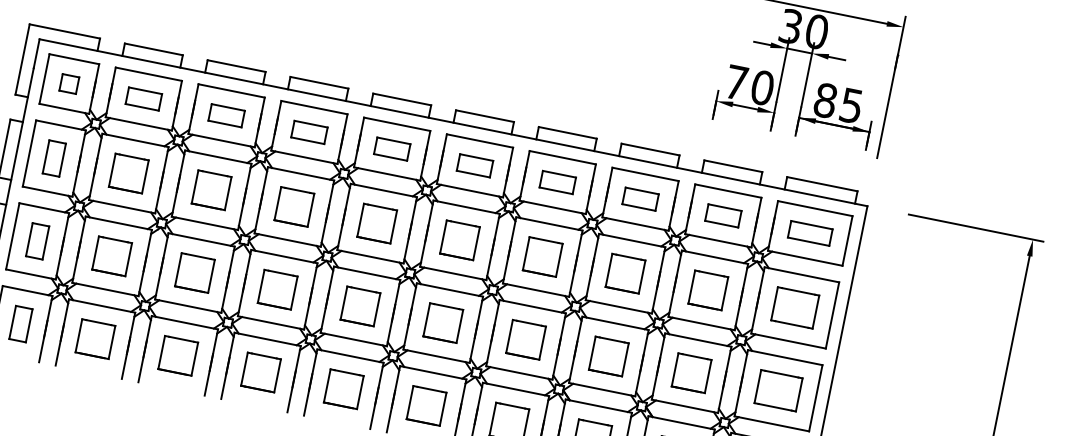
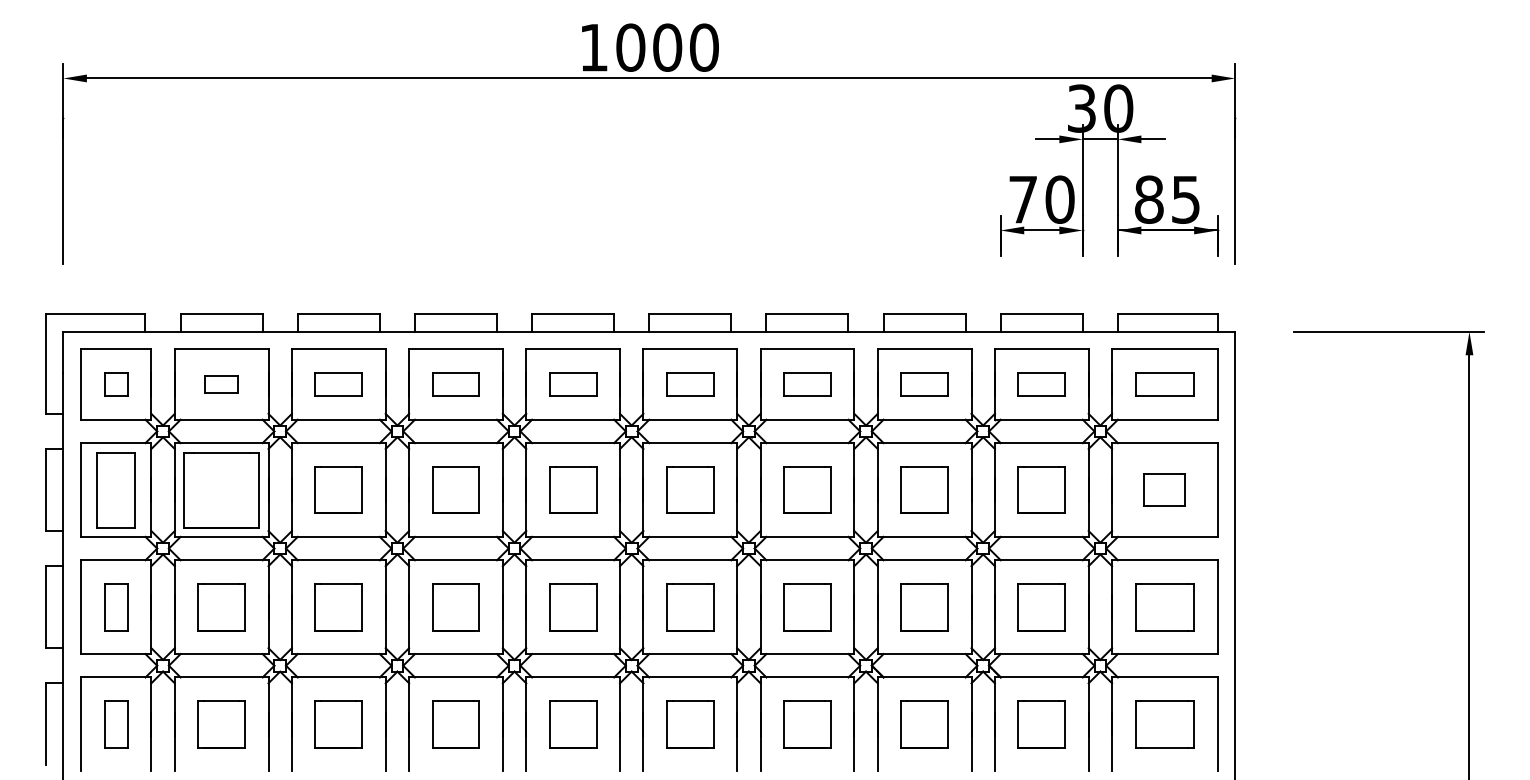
part: (143, 99) -> (221, 384), size x0.7
part: (54, 158) -> (116, 489), size x1.6
part: (128, 173) -> (221, 489), size x1.6
part: (795, 307) -> (1164, 489), size x0.7

